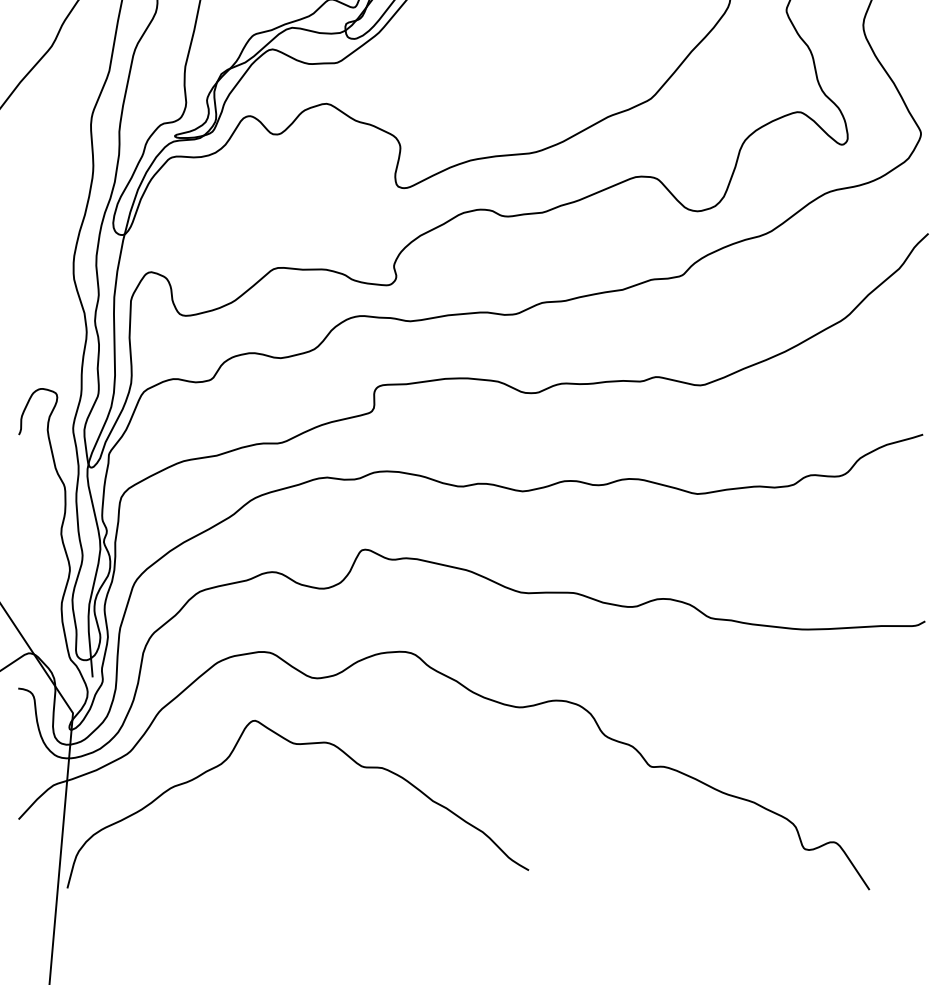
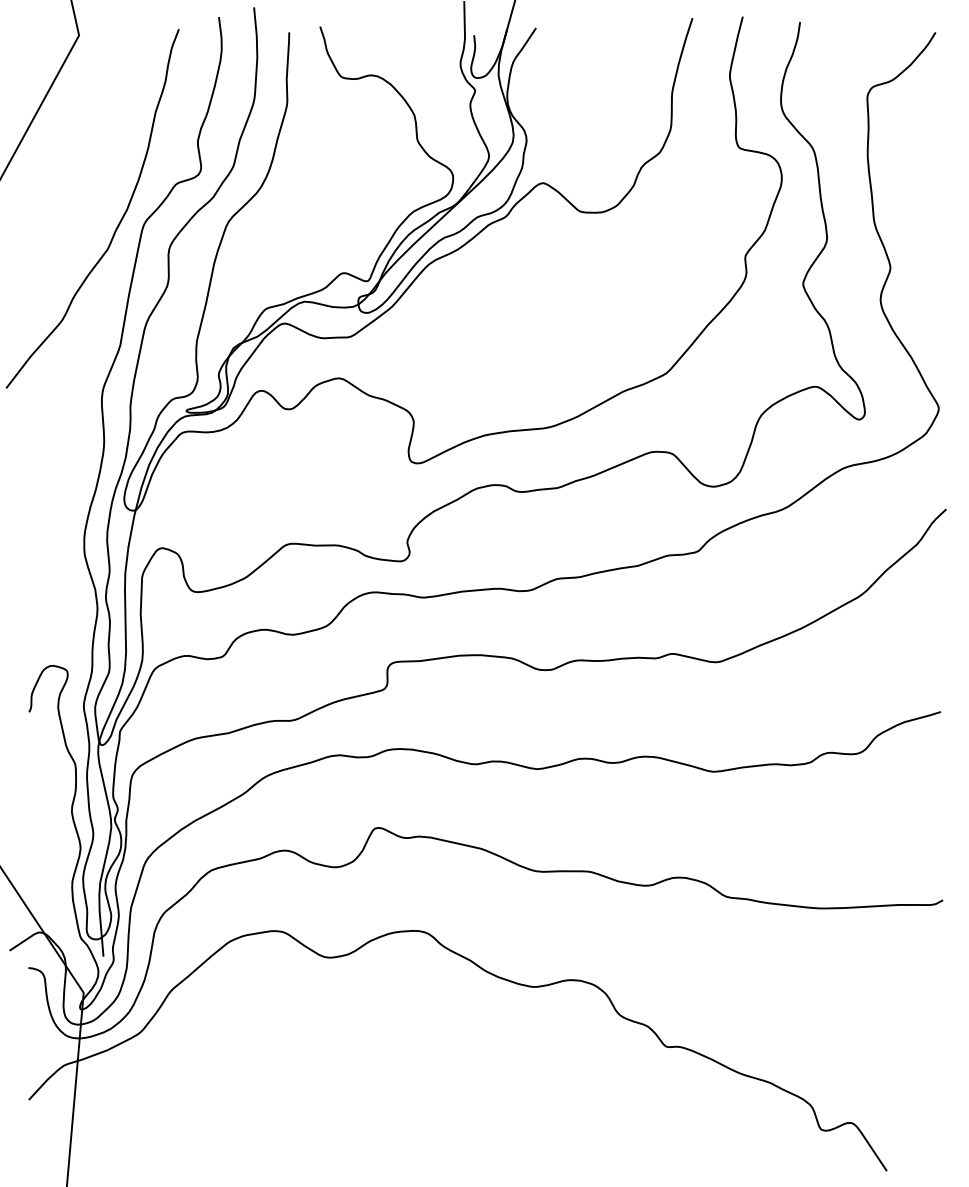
curve: (297, 744) -> (310, 1024), removed

